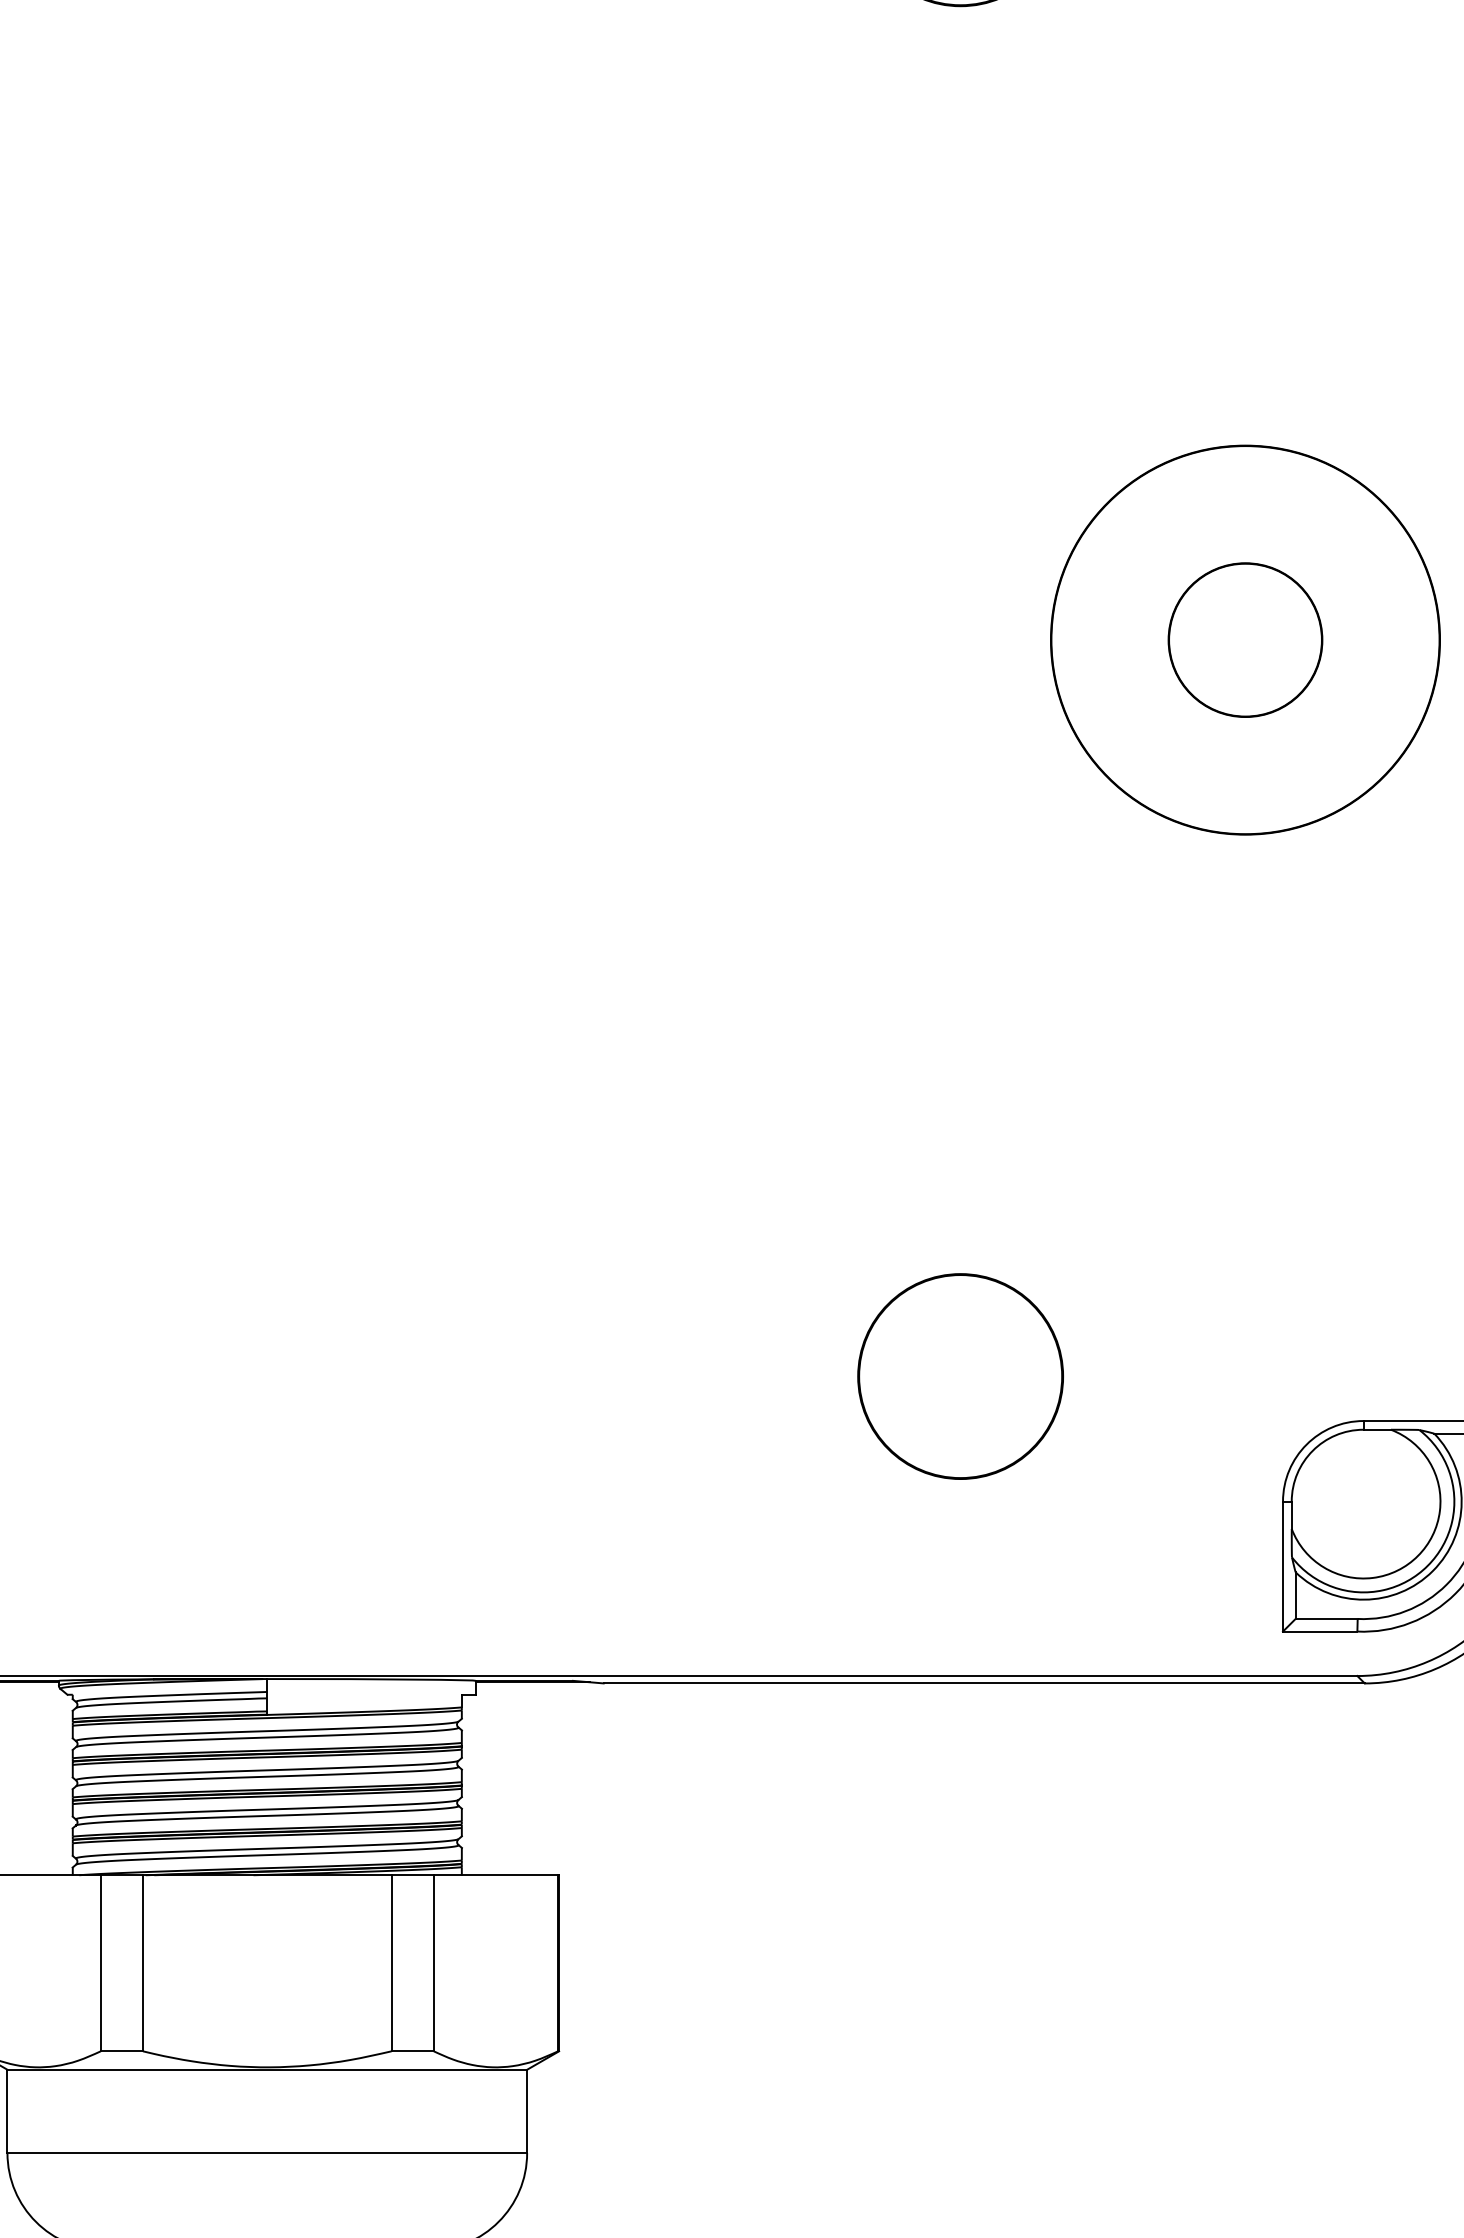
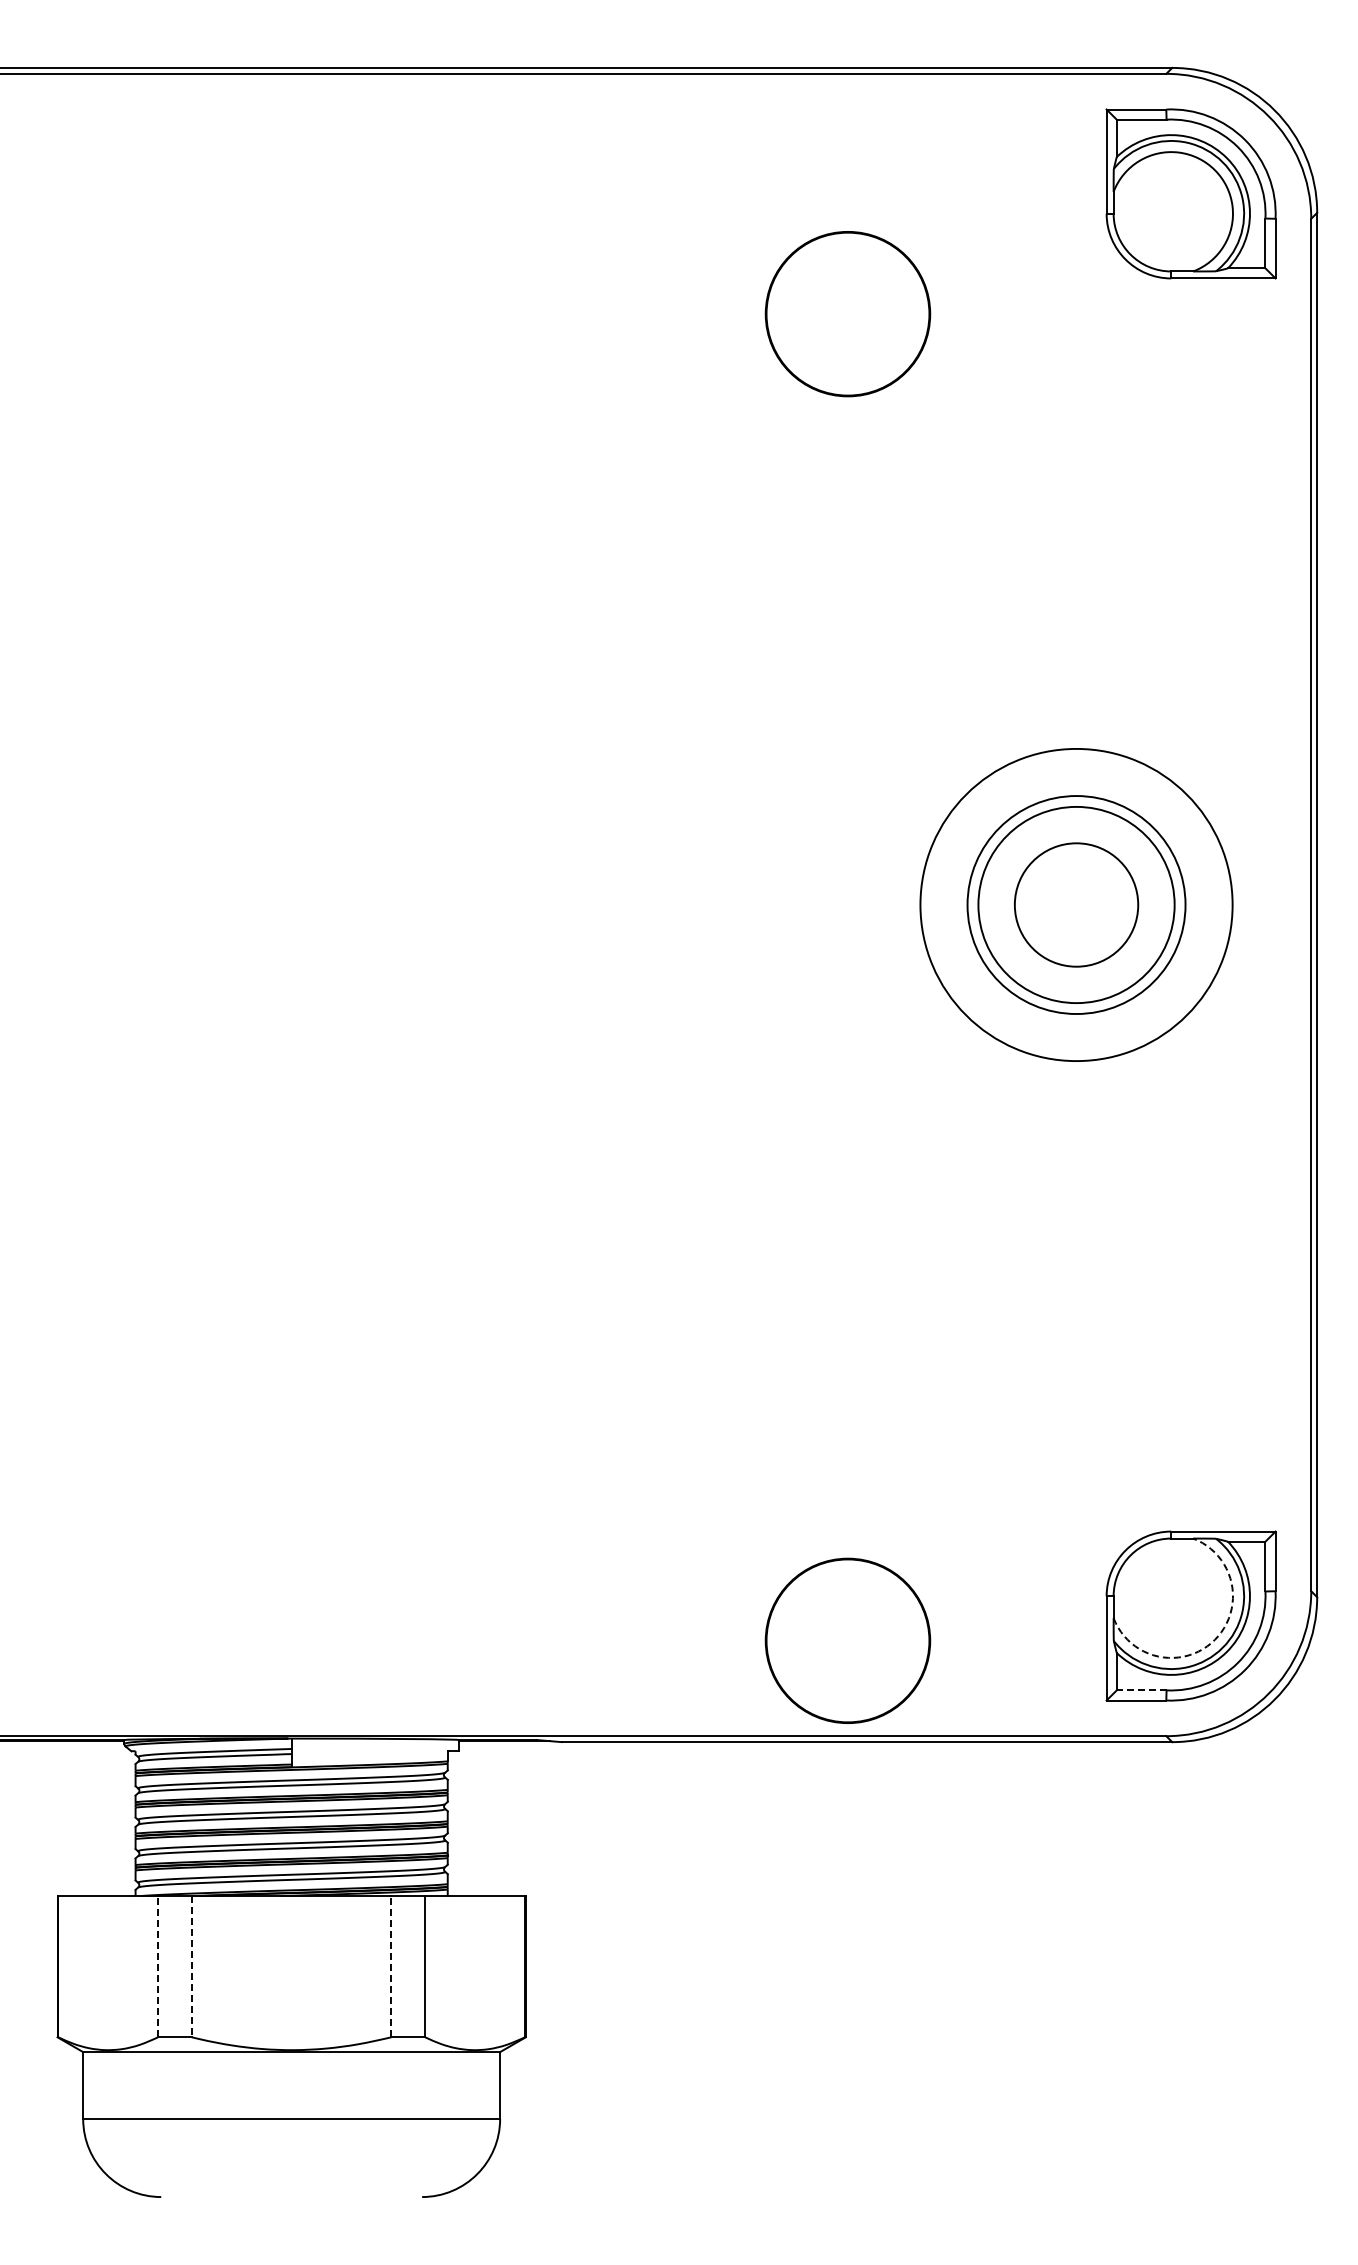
circle: (1245, 639) -> (1076, 904), size x0.7
circle: (1245, 639) -> (1076, 904), size x1.6
part: (960, 1376) -> (847, 1640), moved
arc: (1417, 1555) -> (1214, 1639), solid -> dashed
line: (1326, 1619) -> (1141, 1690), solid -> dashed
line: (101, 1963) -> (158, 1966), solid -> dashed
line: (142, 1963) -> (191, 1966), solid -> dashed
line: (391, 1963) -> (391, 1966), solid -> dashed

